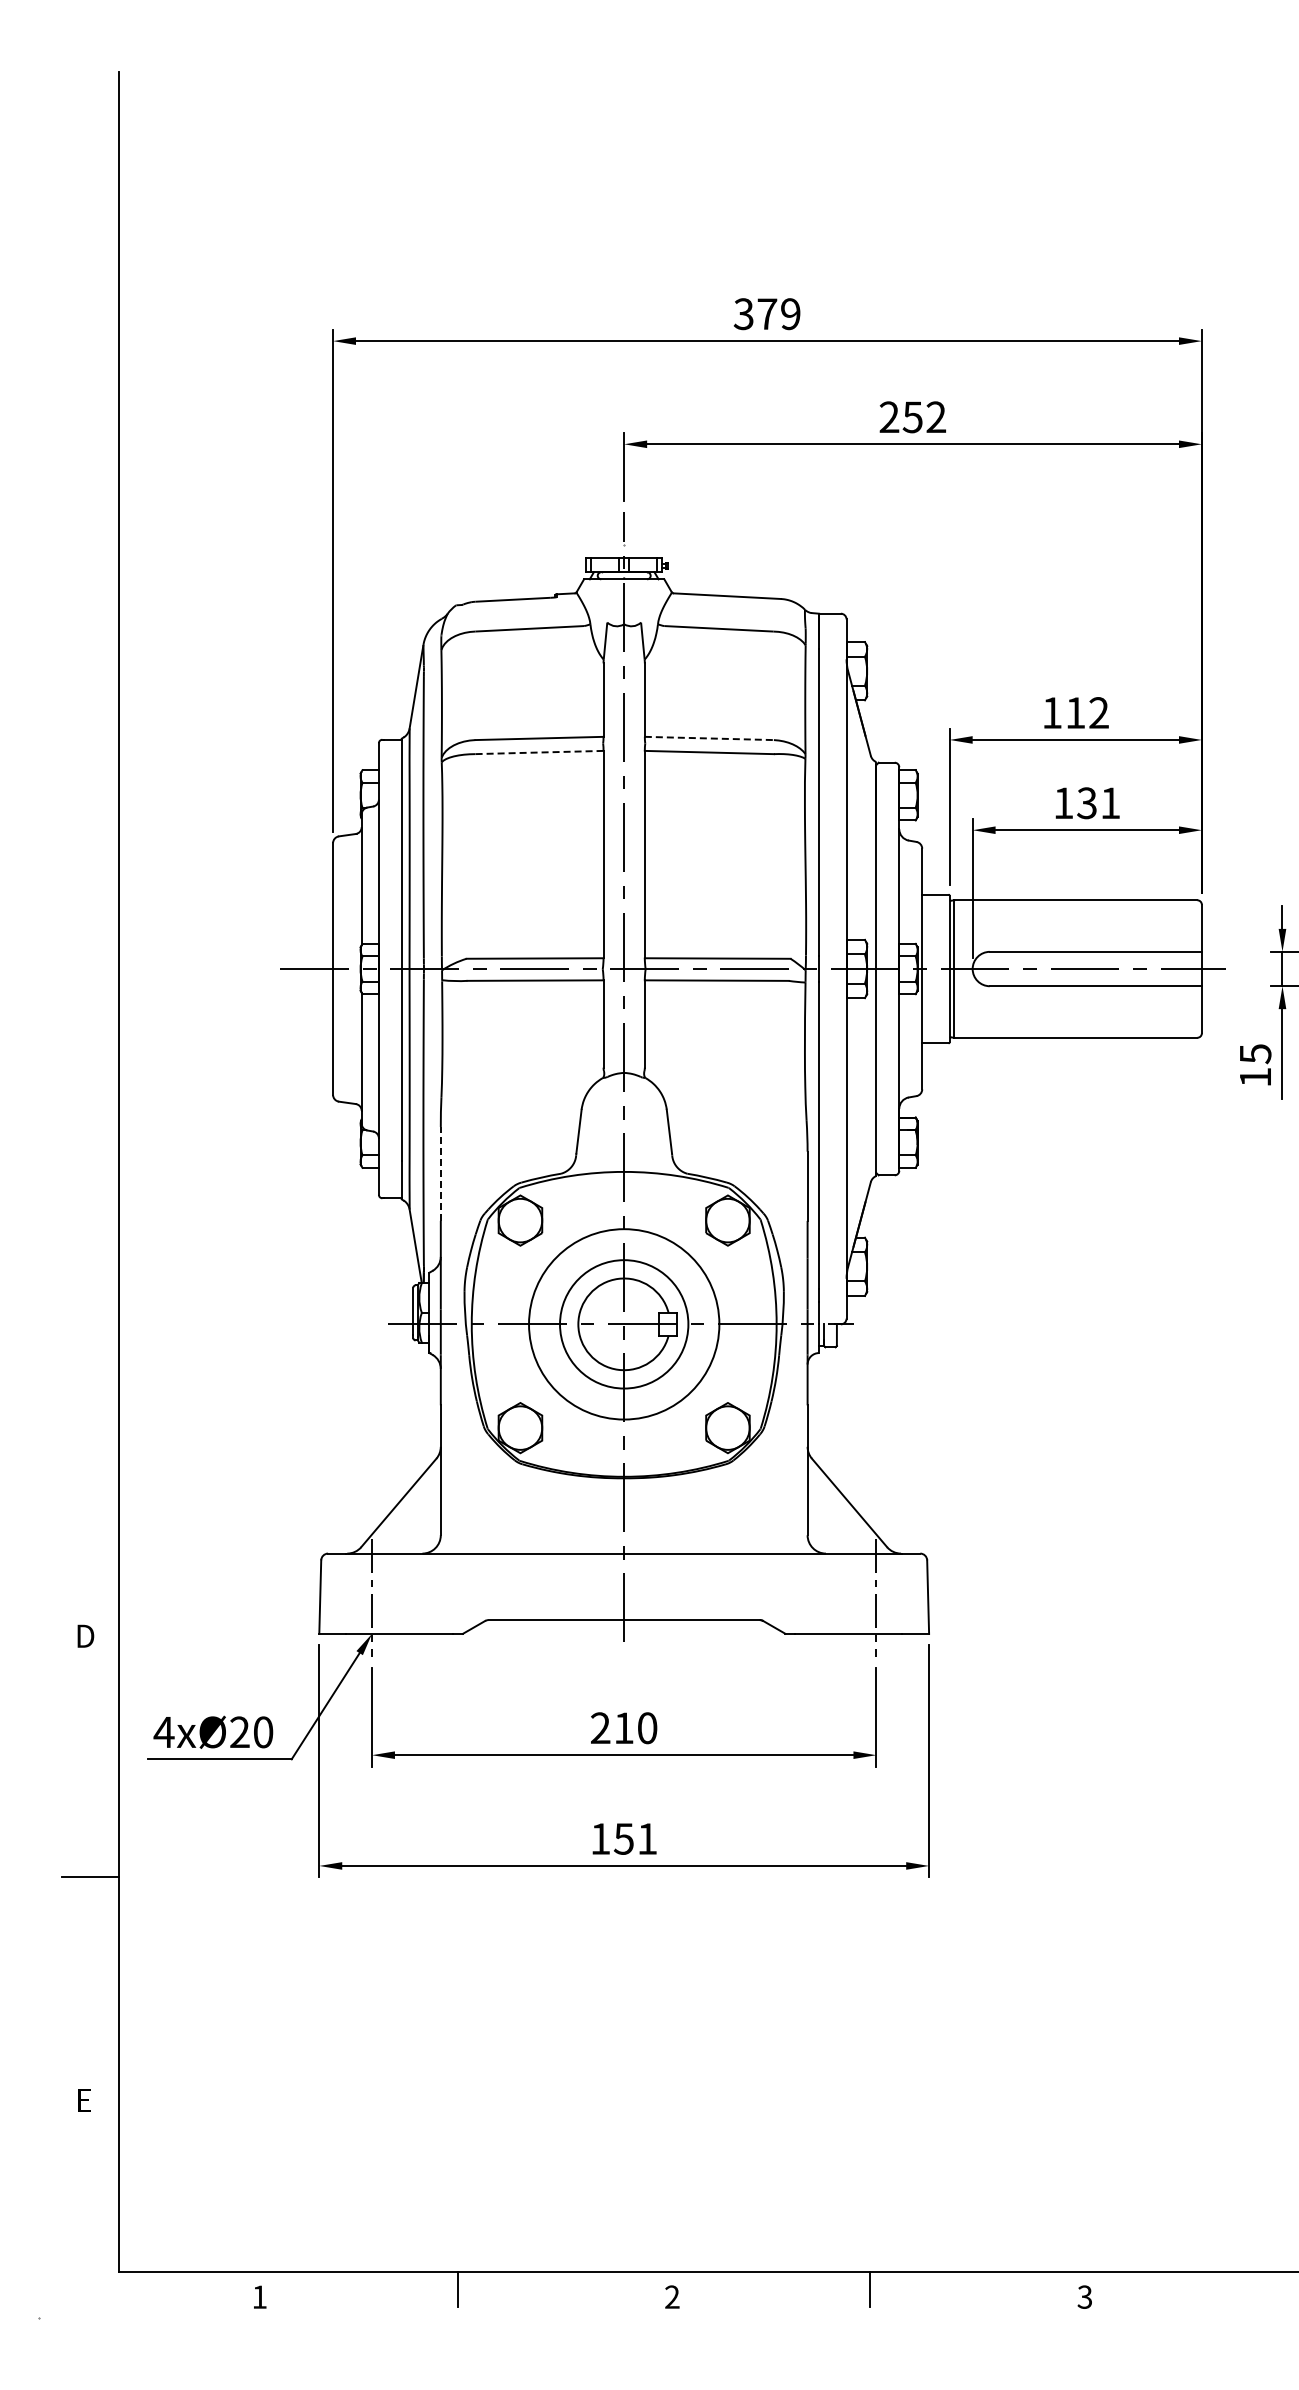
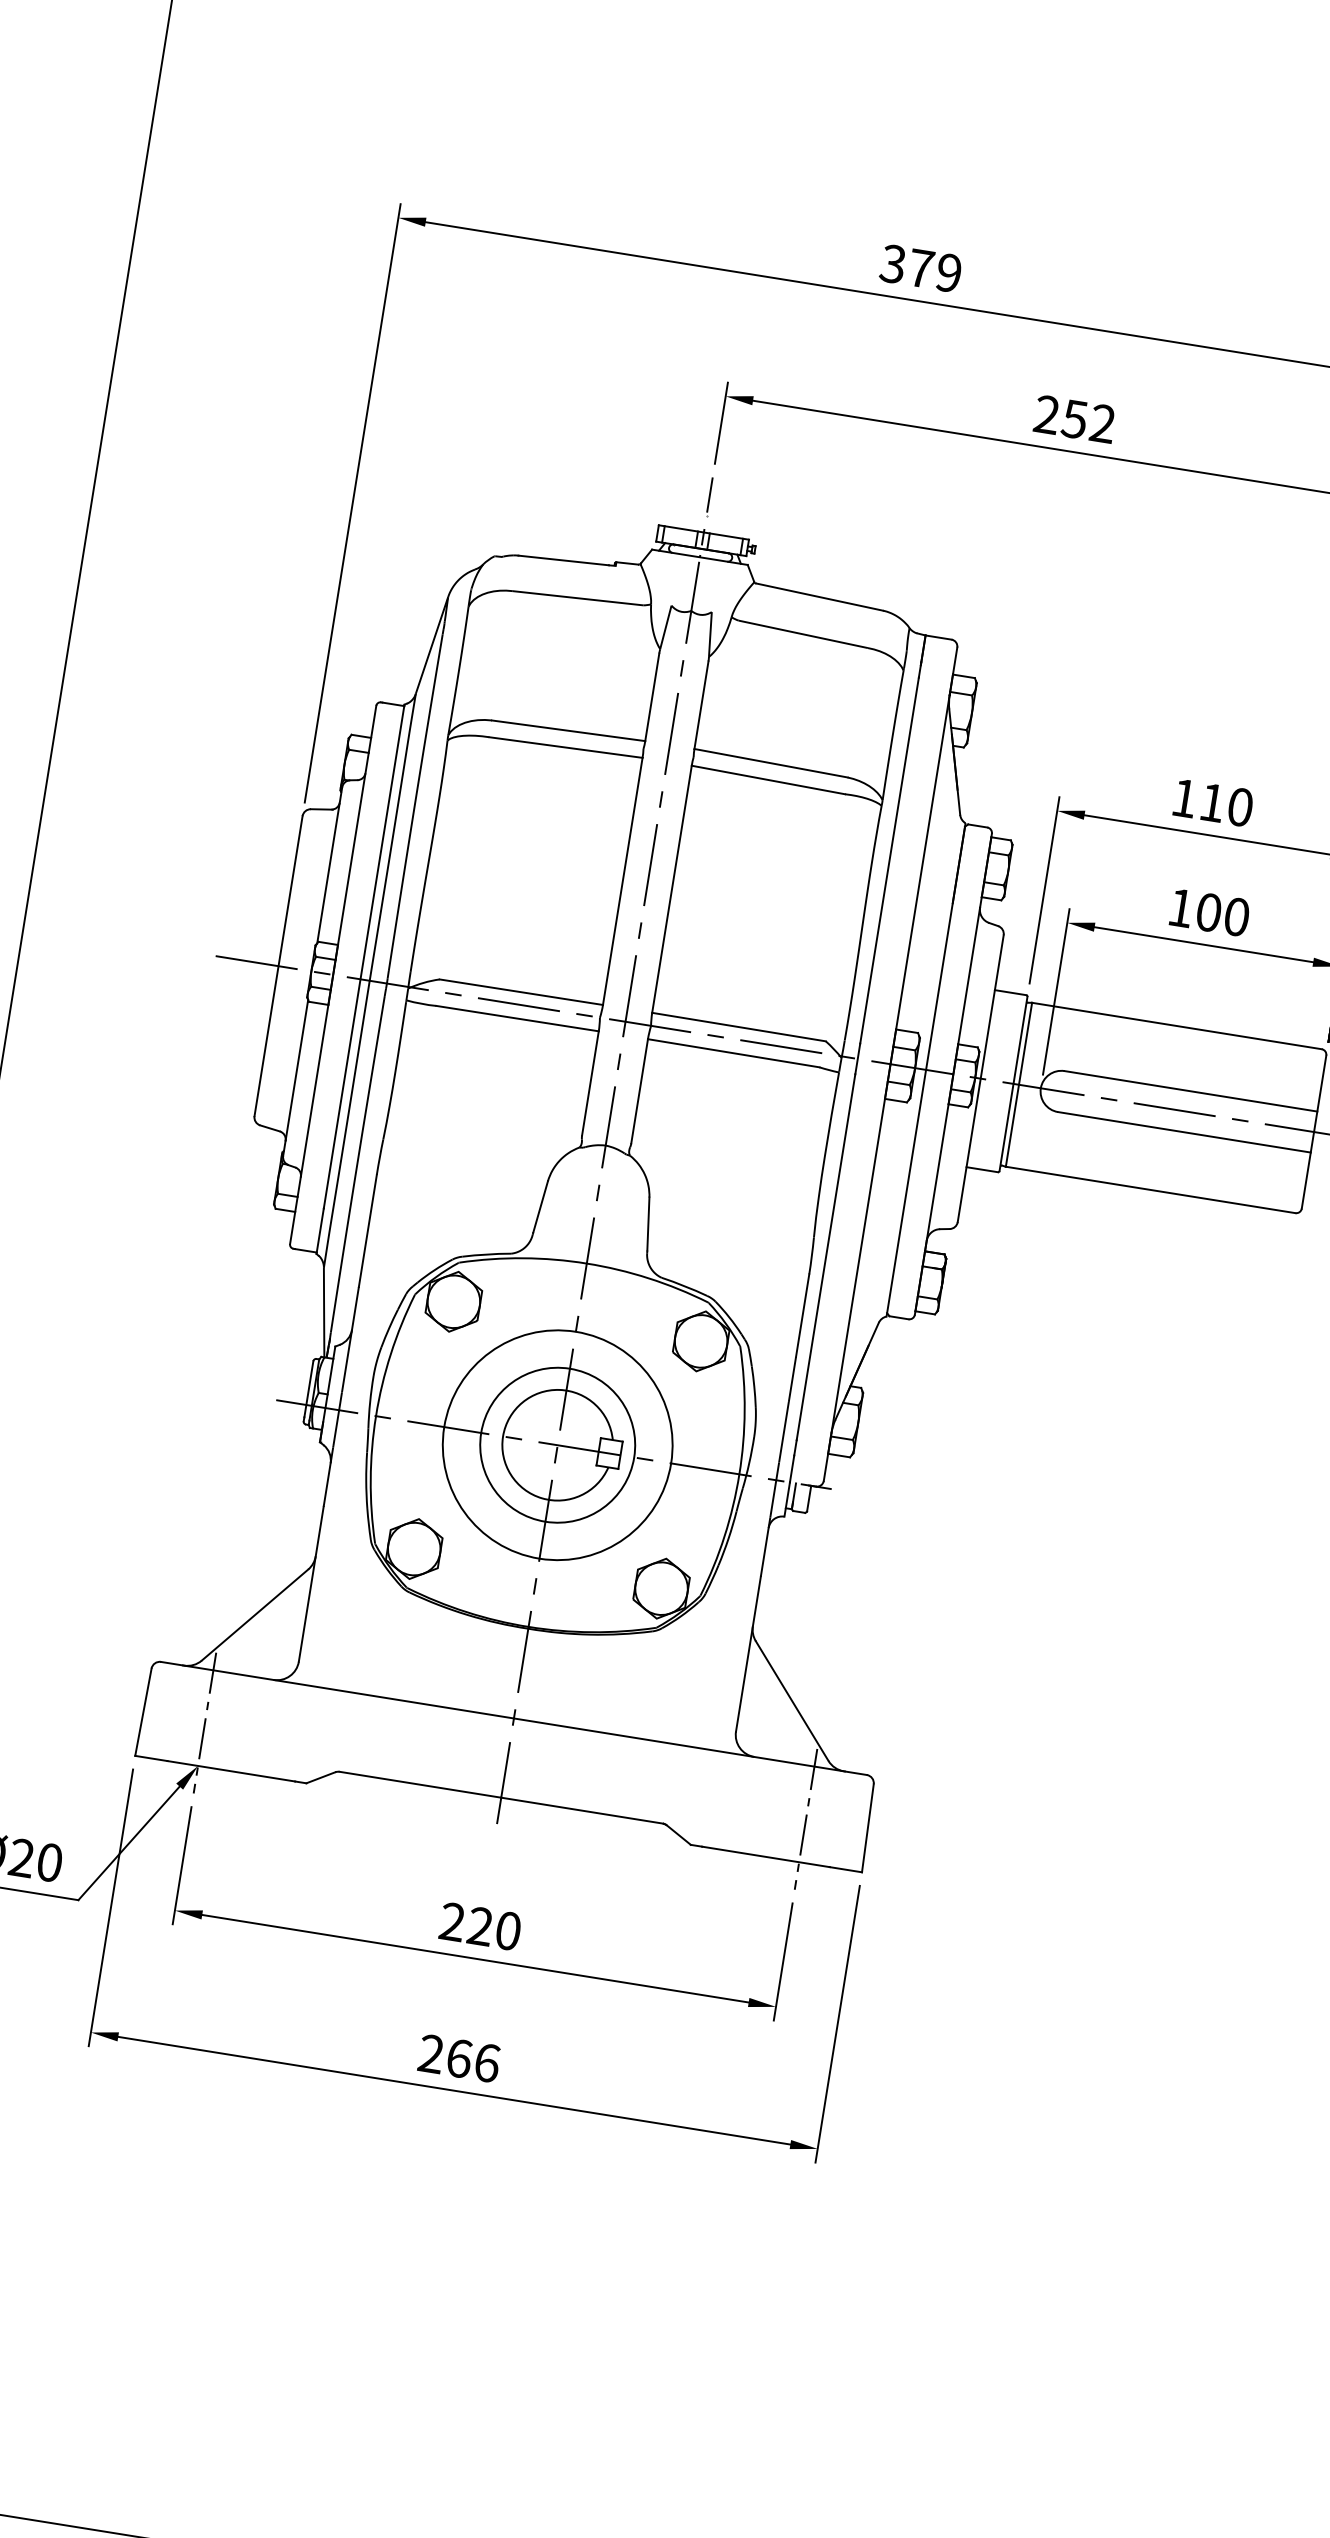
text: (1098, 712) -> (1239, 806), 112 -> 110
line: (709, 738) -> (771, 763), dashed -> solid
line: (539, 752) -> (565, 747), dashed -> solid
text: (1098, 803) -> (1222, 915), 131 -> 100
line: (440, 1173) -> (367, 1230), dashed -> solid
text: (623, 1727) -> (479, 1925), 210 -> 220
text: (624, 1838) -> (459, 2058), 151 -> 266

